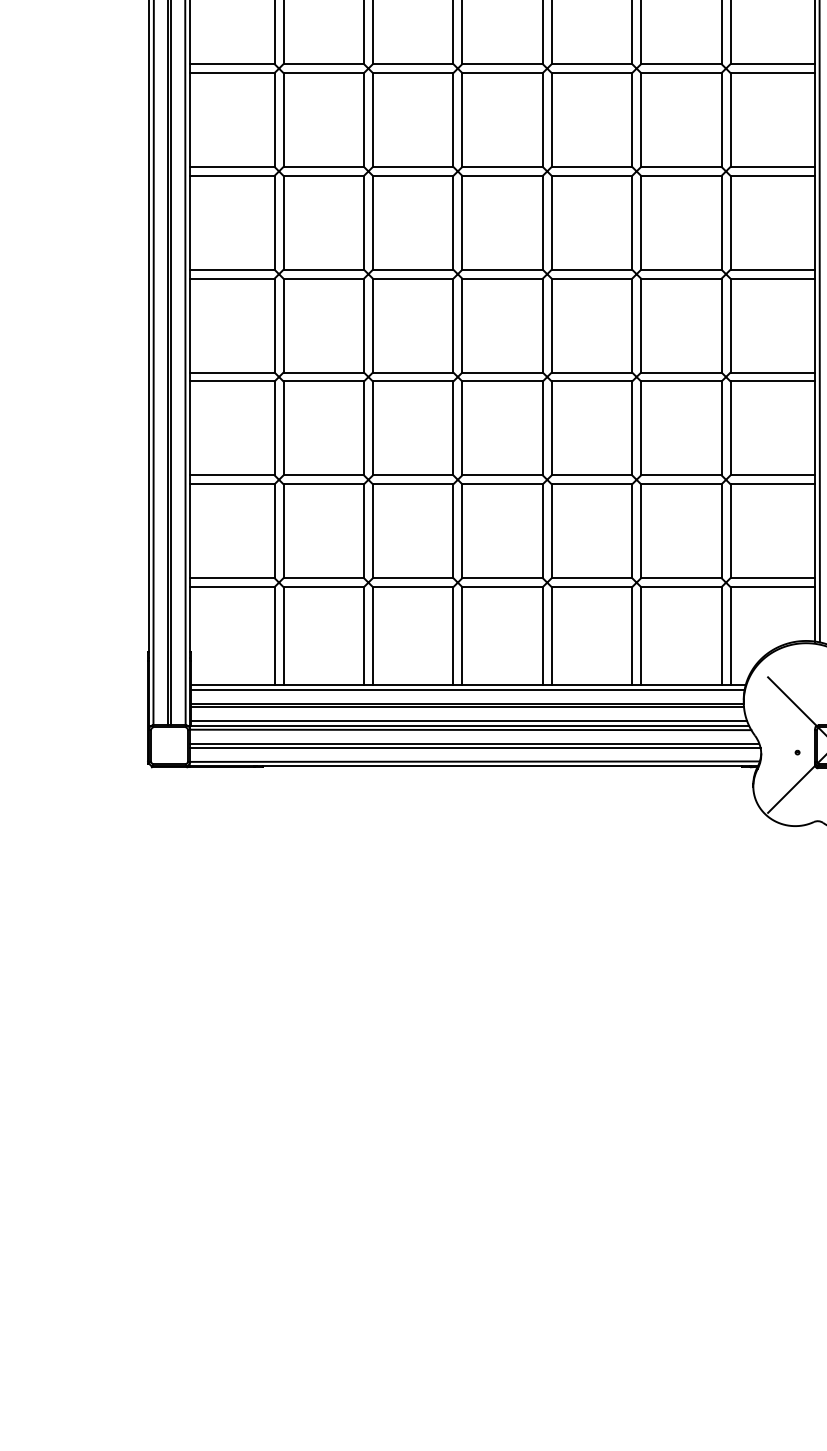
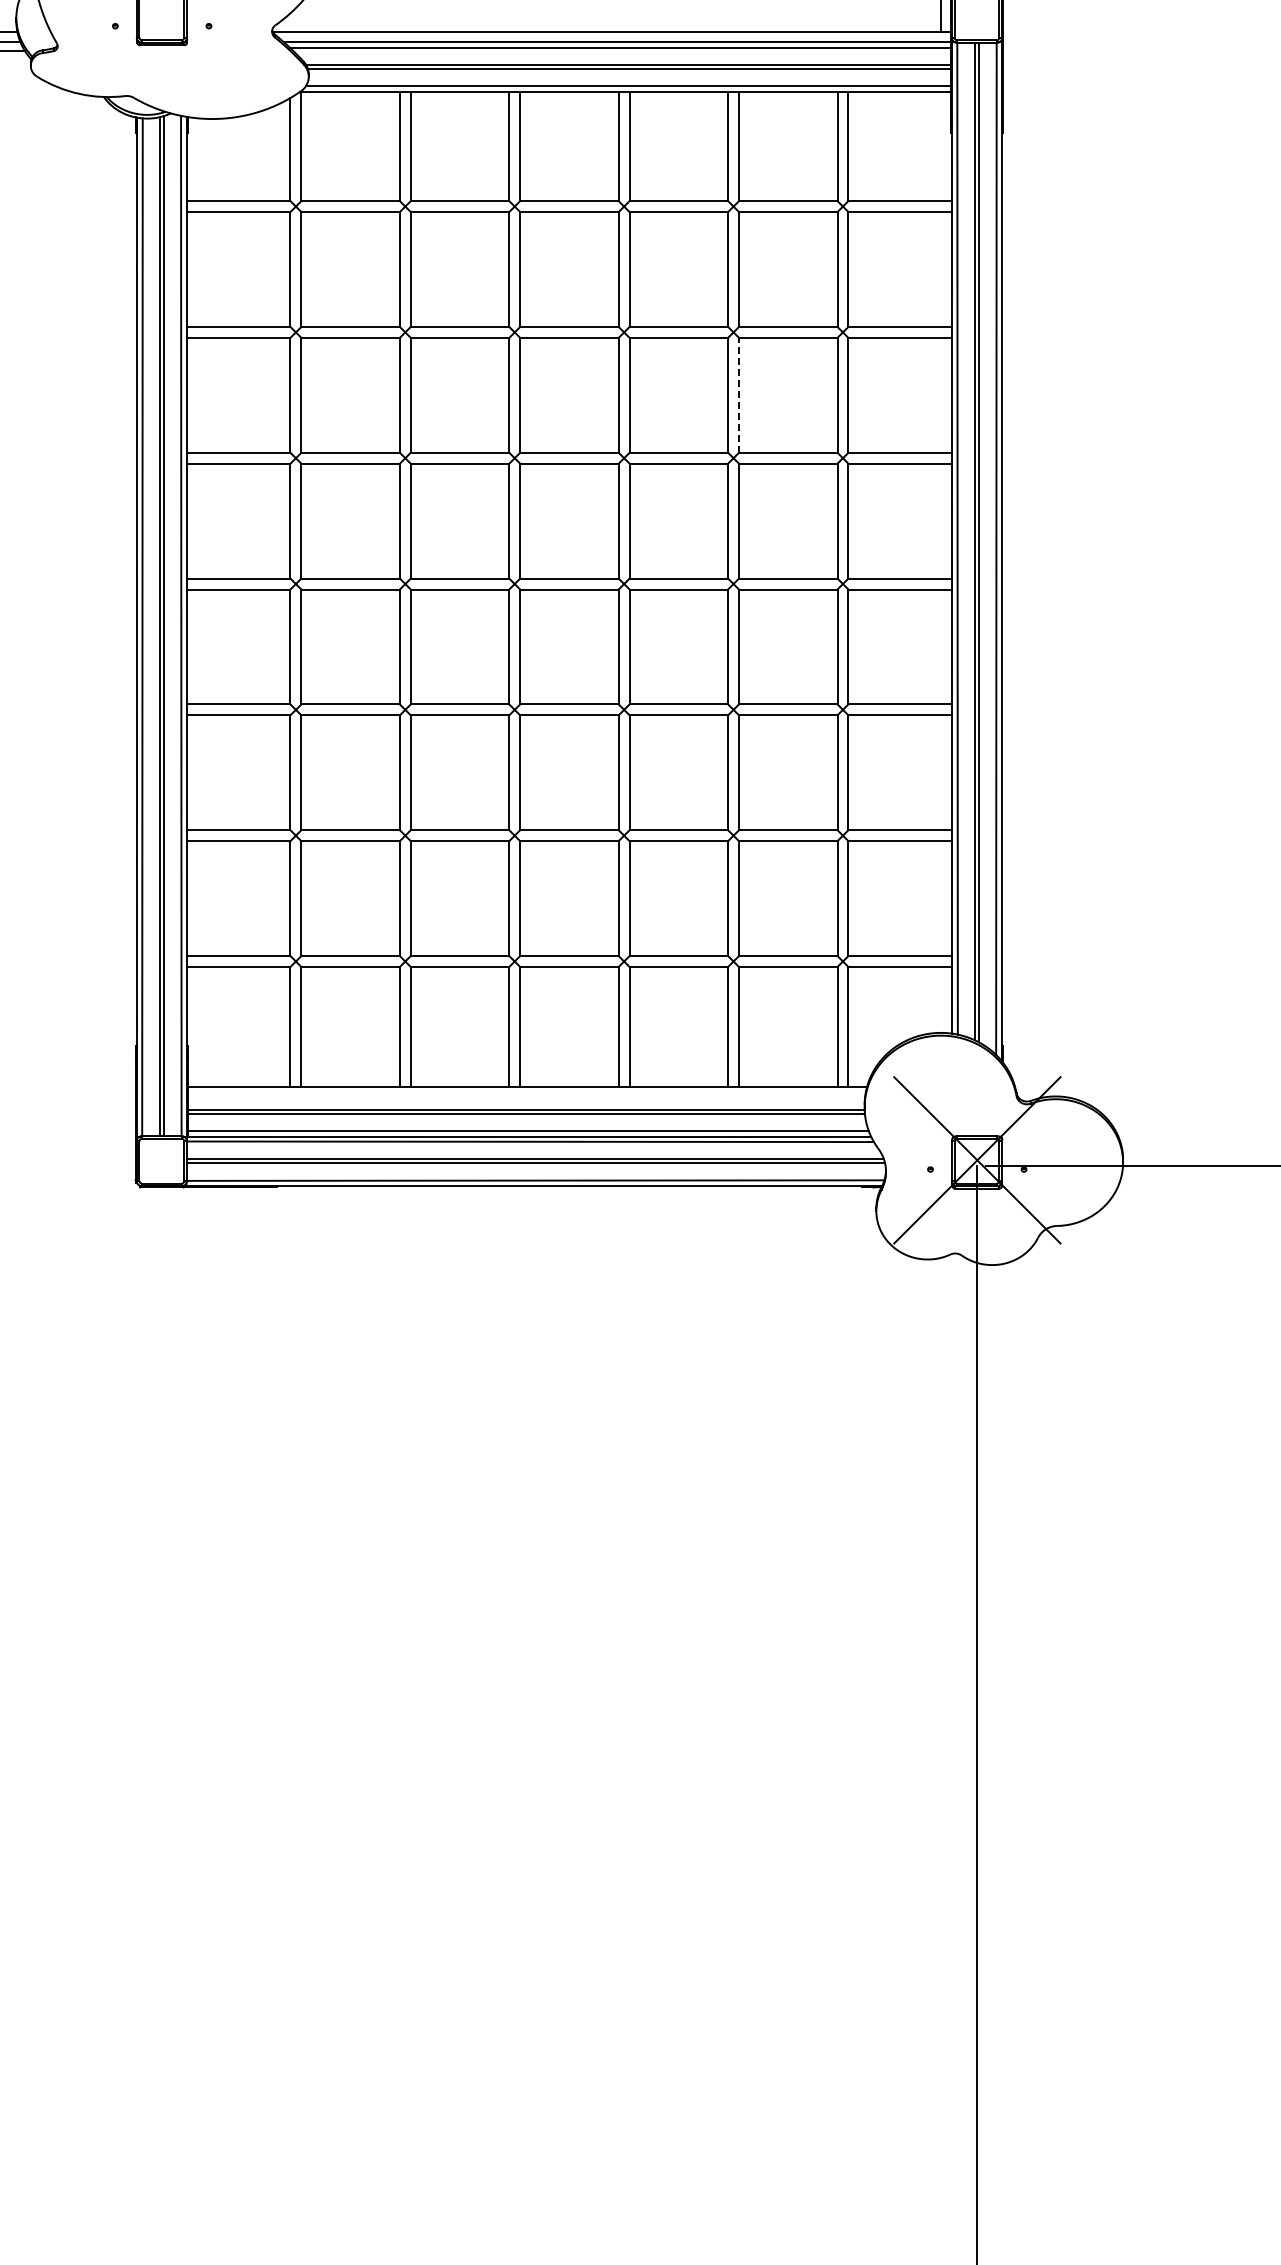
line: (641, 119) -> (739, 394), solid -> dashed
line: (467, 689) -> (526, 1092), removed

